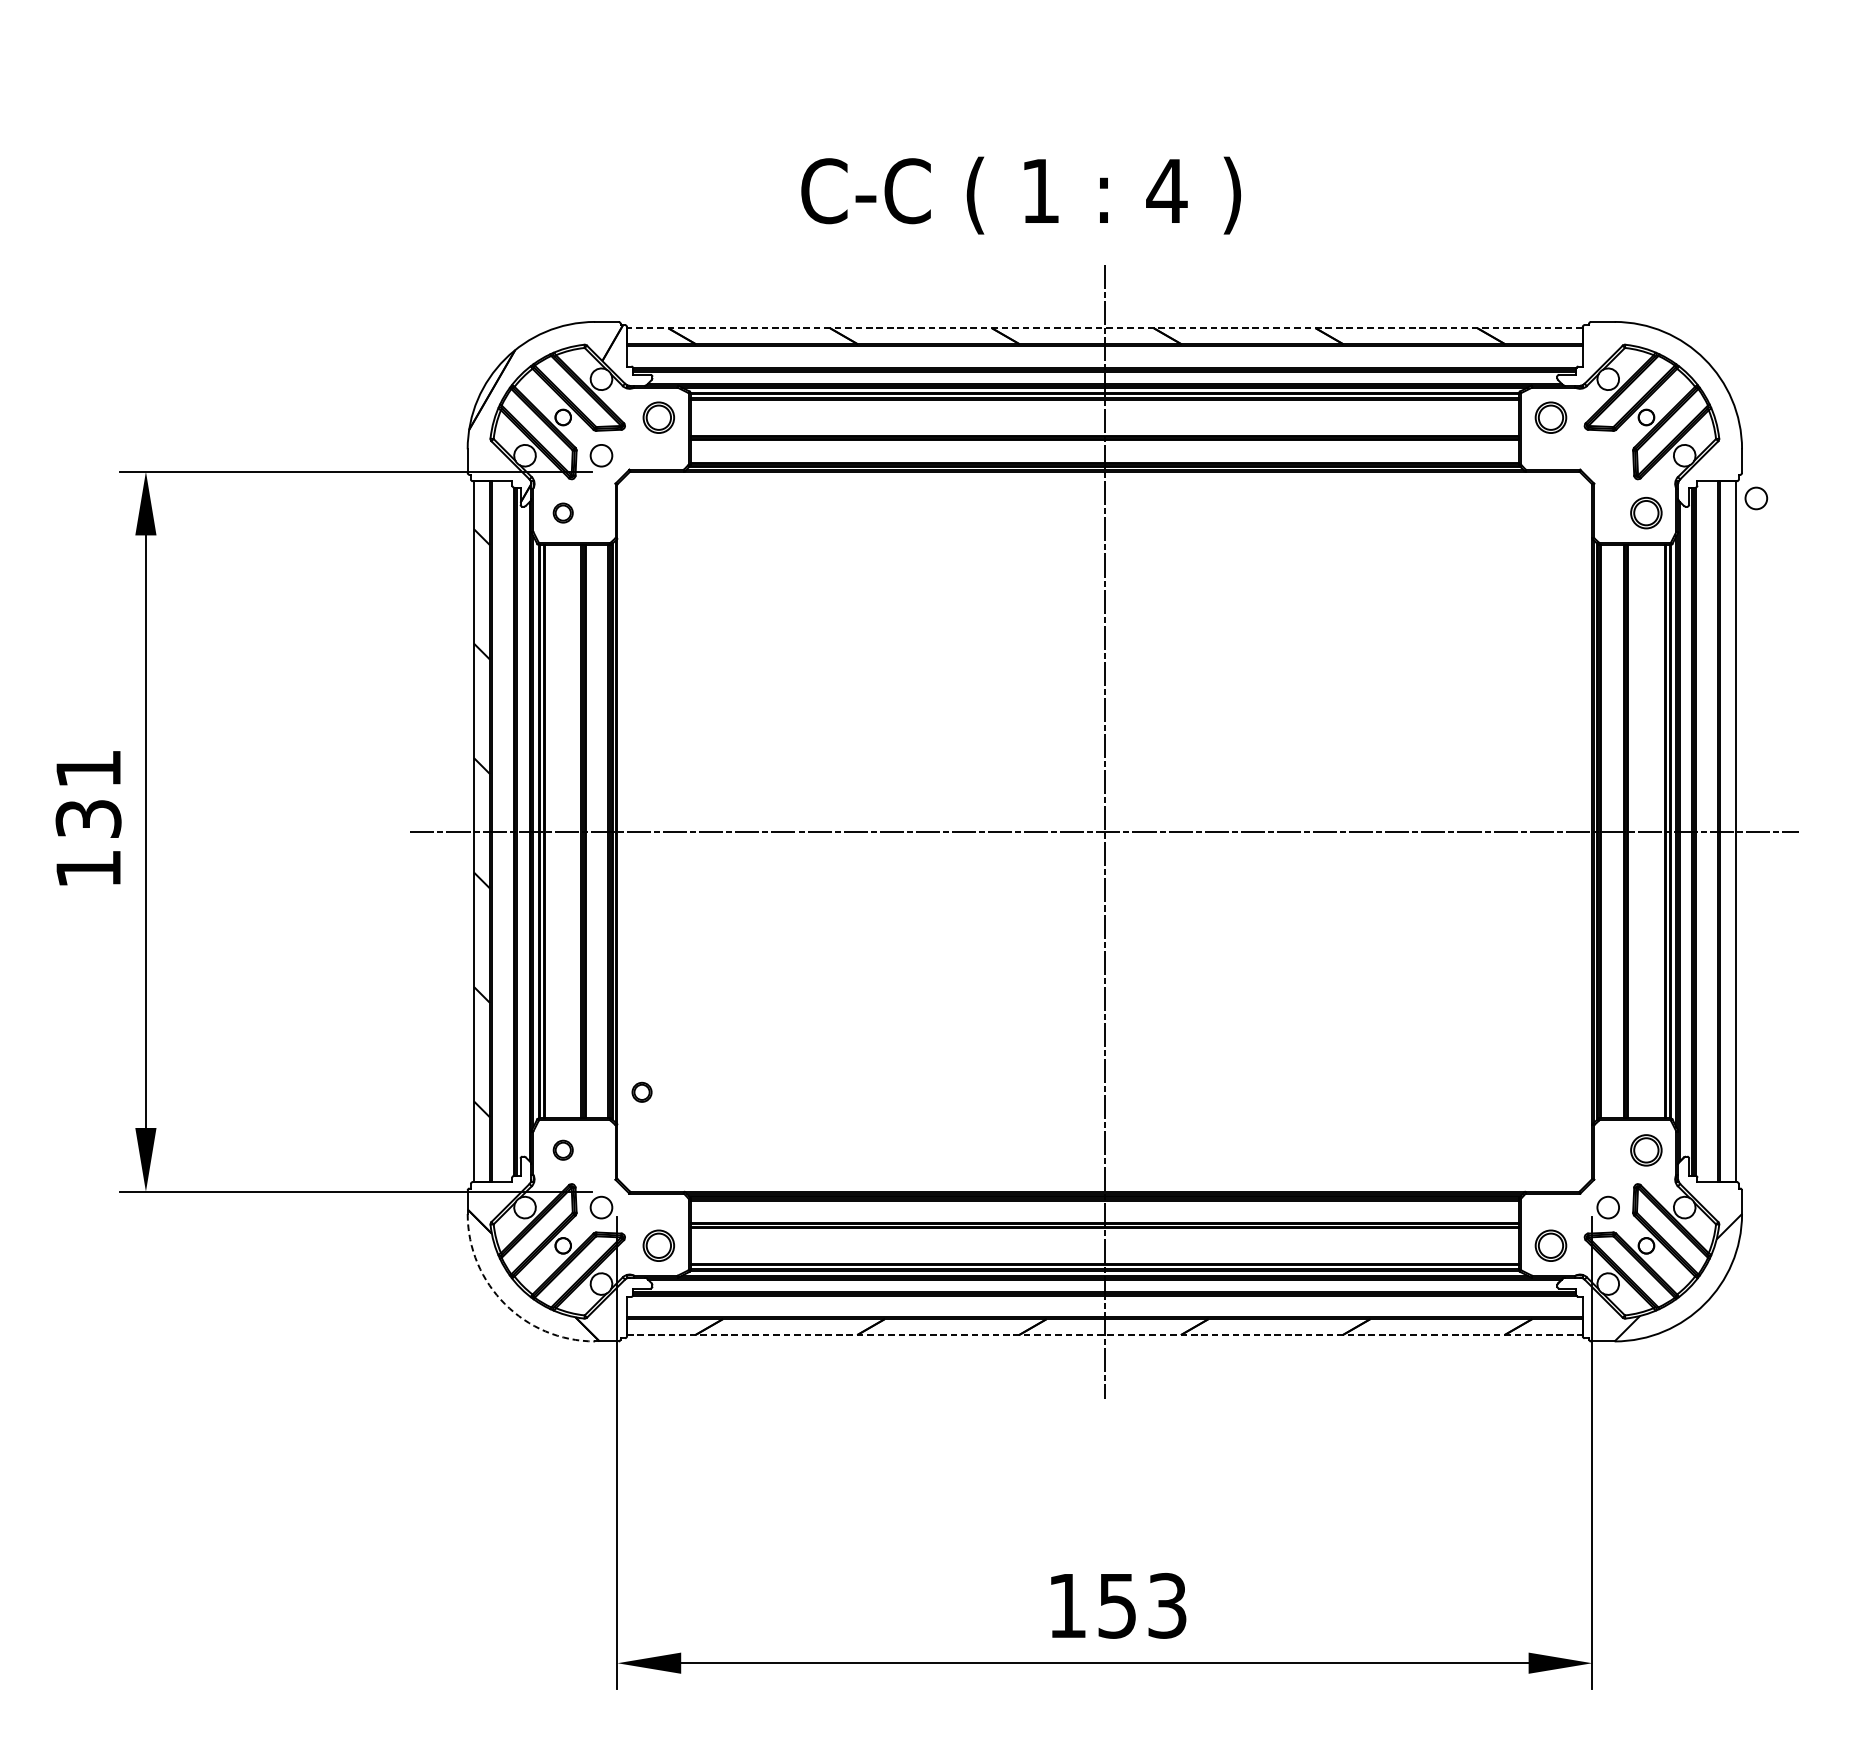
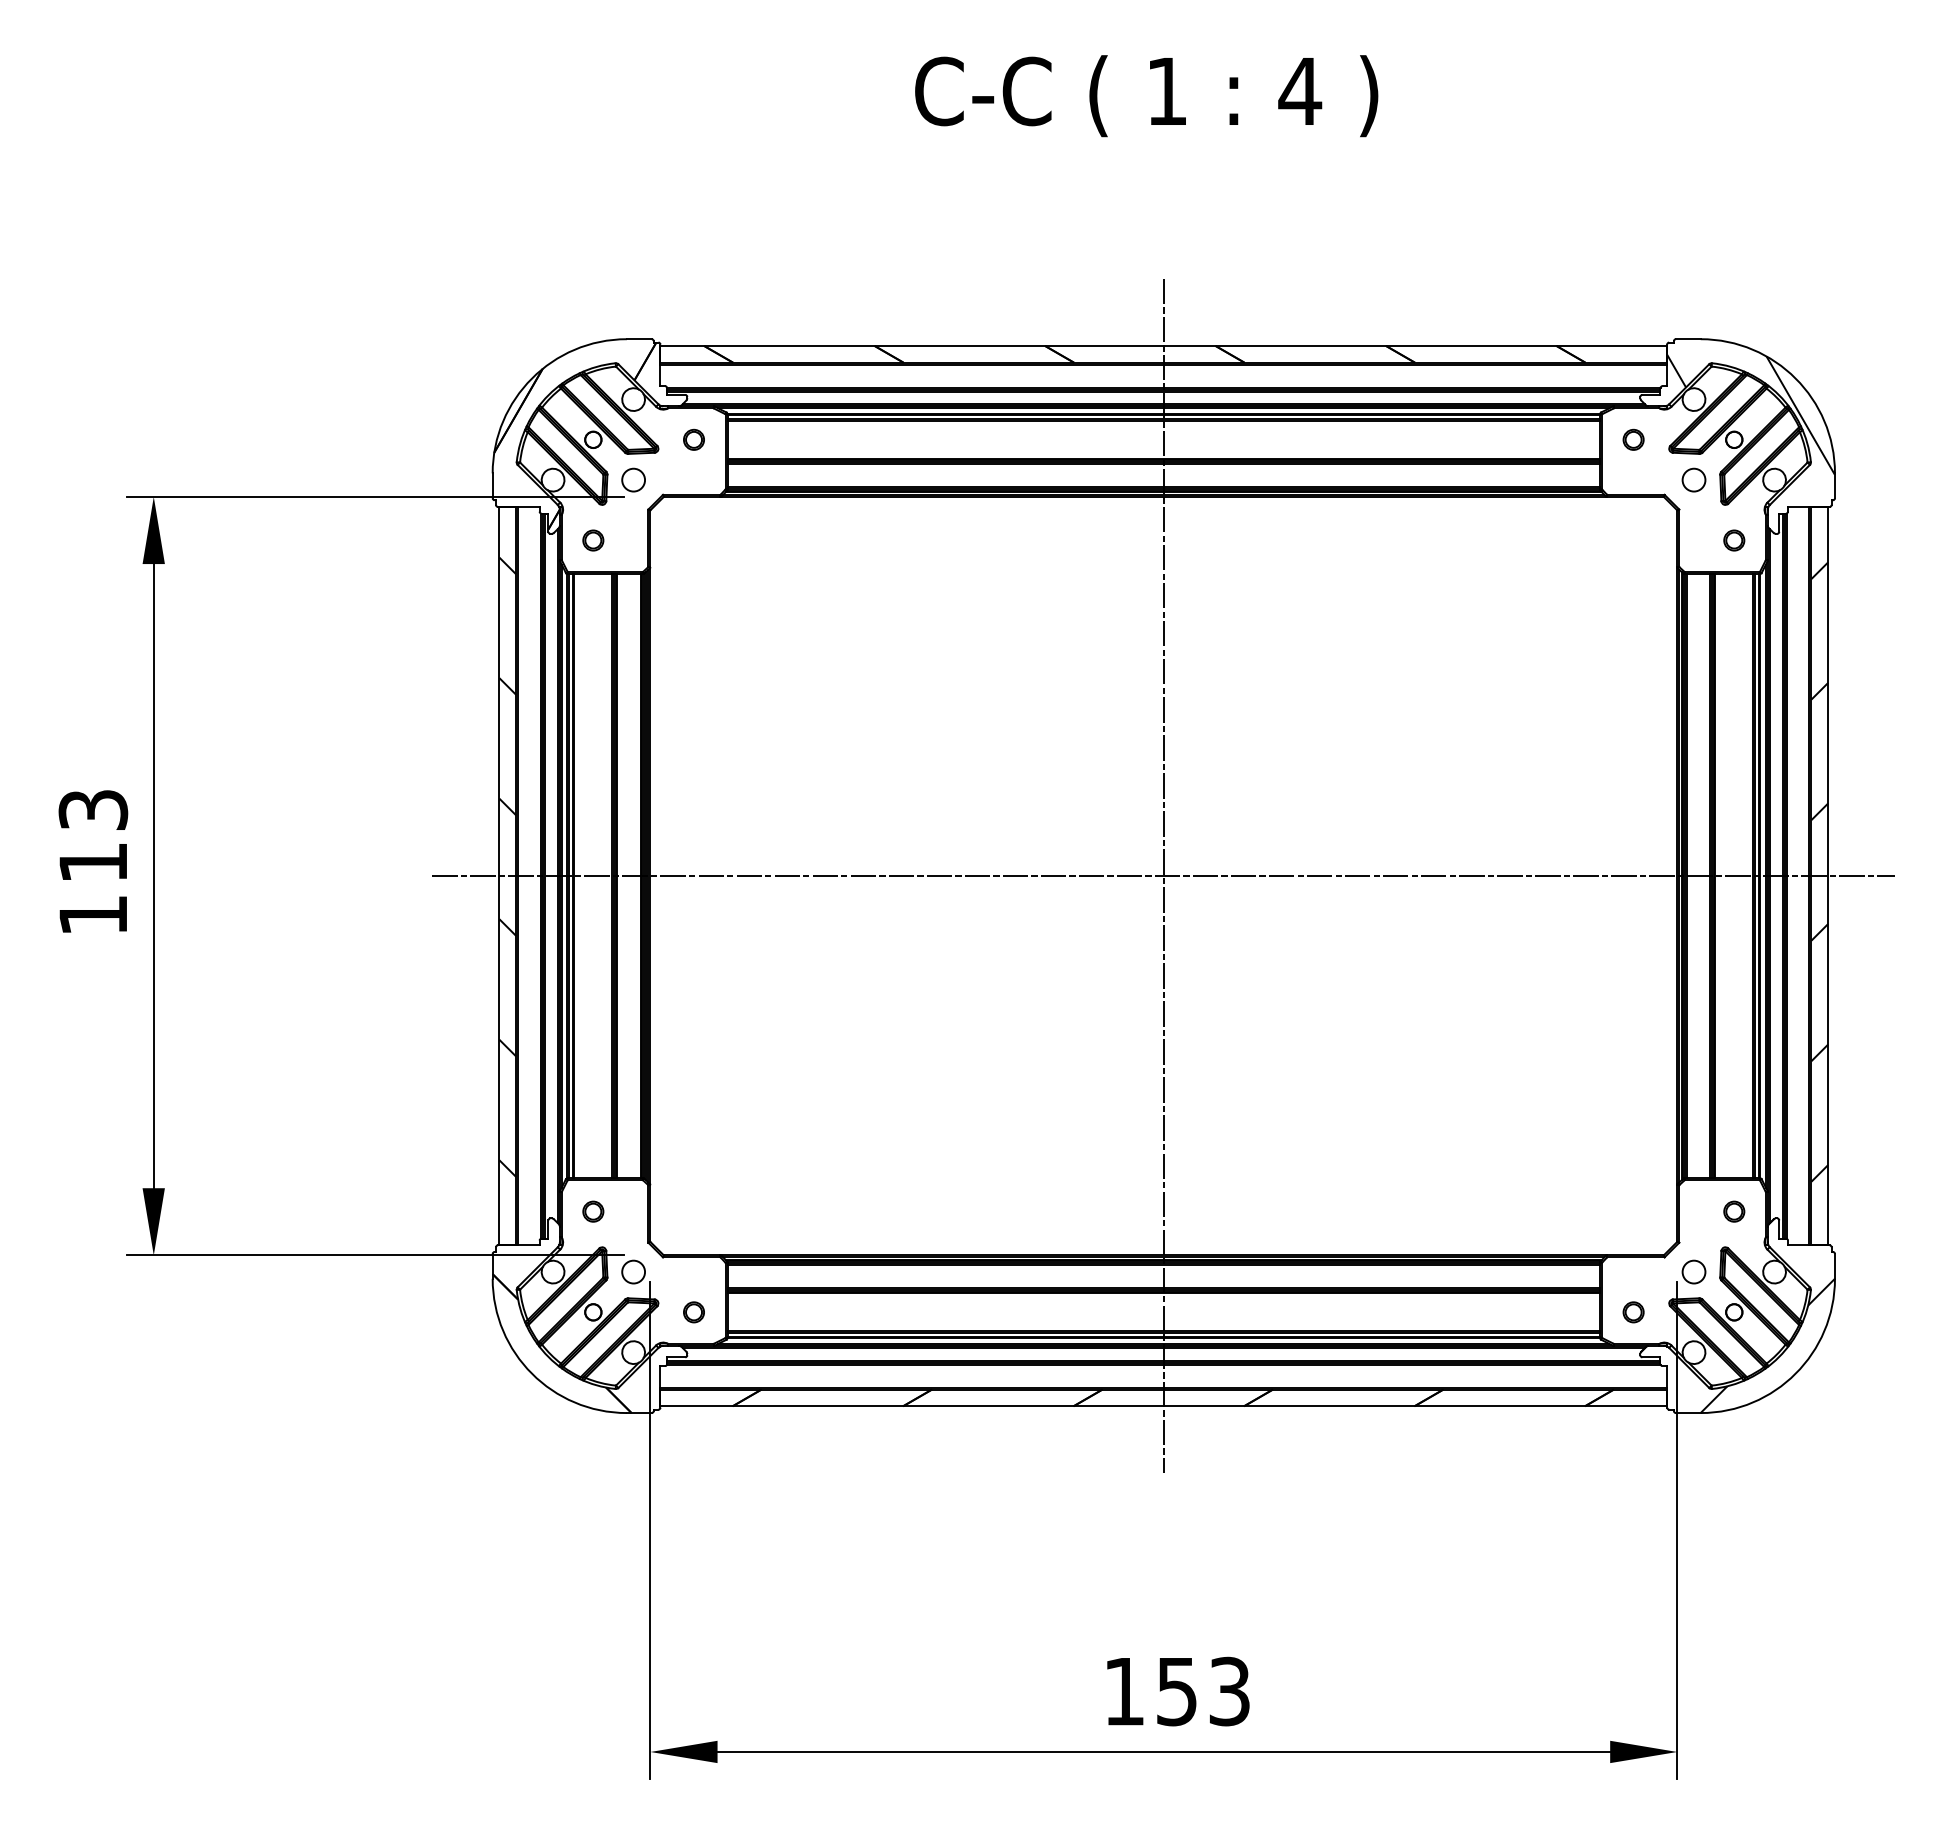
text: (1021, 195) -> (1146, 96), moved
line: (1104, 327) -> (1163, 345), dashed -> solid
hatch: (1661, 393) -> (1750, 414), added
part: (658, 417) -> (693, 439), size x0.62
part: (1550, 417) -> (1633, 439), size x0.62
circle: (1755, 497) -> (1693, 479), moved
part: (1646, 513) -> (1734, 540), size x0.62
text: (88, 794) -> (93, 836), 131 -> 113
hatch: (1727, 827) -> (1819, 871), added
part: (642, 1092) -> (676, 1150), removed
part: (1646, 1150) -> (1734, 1211), size x0.62
part: (658, 1245) -> (693, 1312), size x0.62
part: (1550, 1245) -> (1633, 1312), size x0.62
arc: (505, 1303) -> (532, 1373), dashed -> solid
line: (1105, 1335) -> (1164, 1406), dashed -> solid

